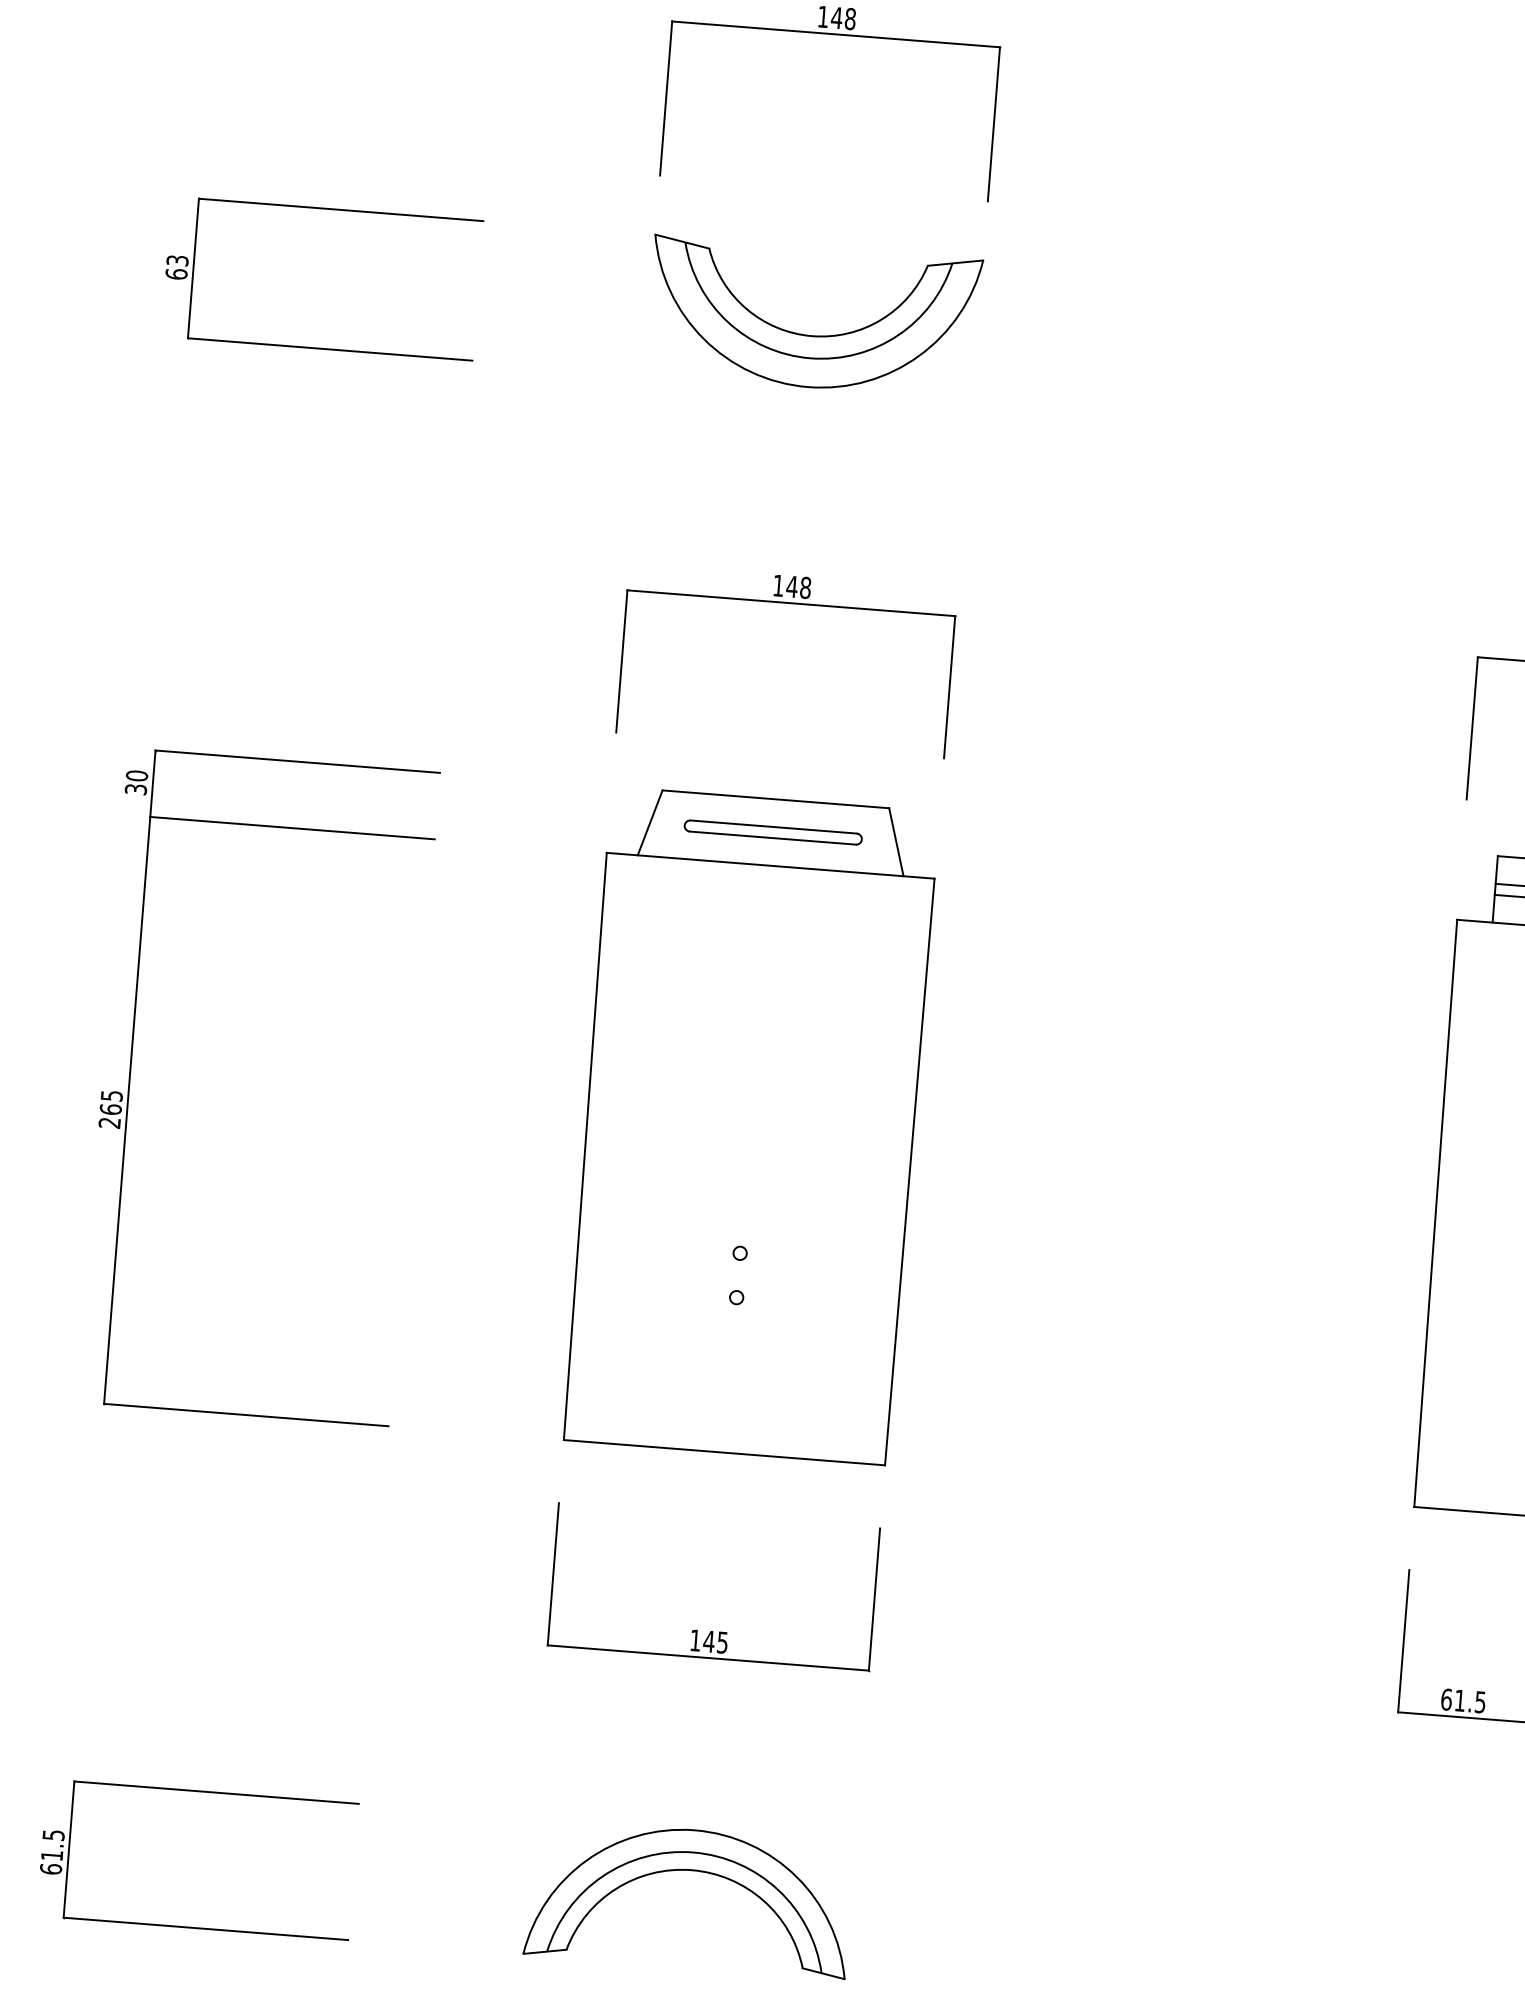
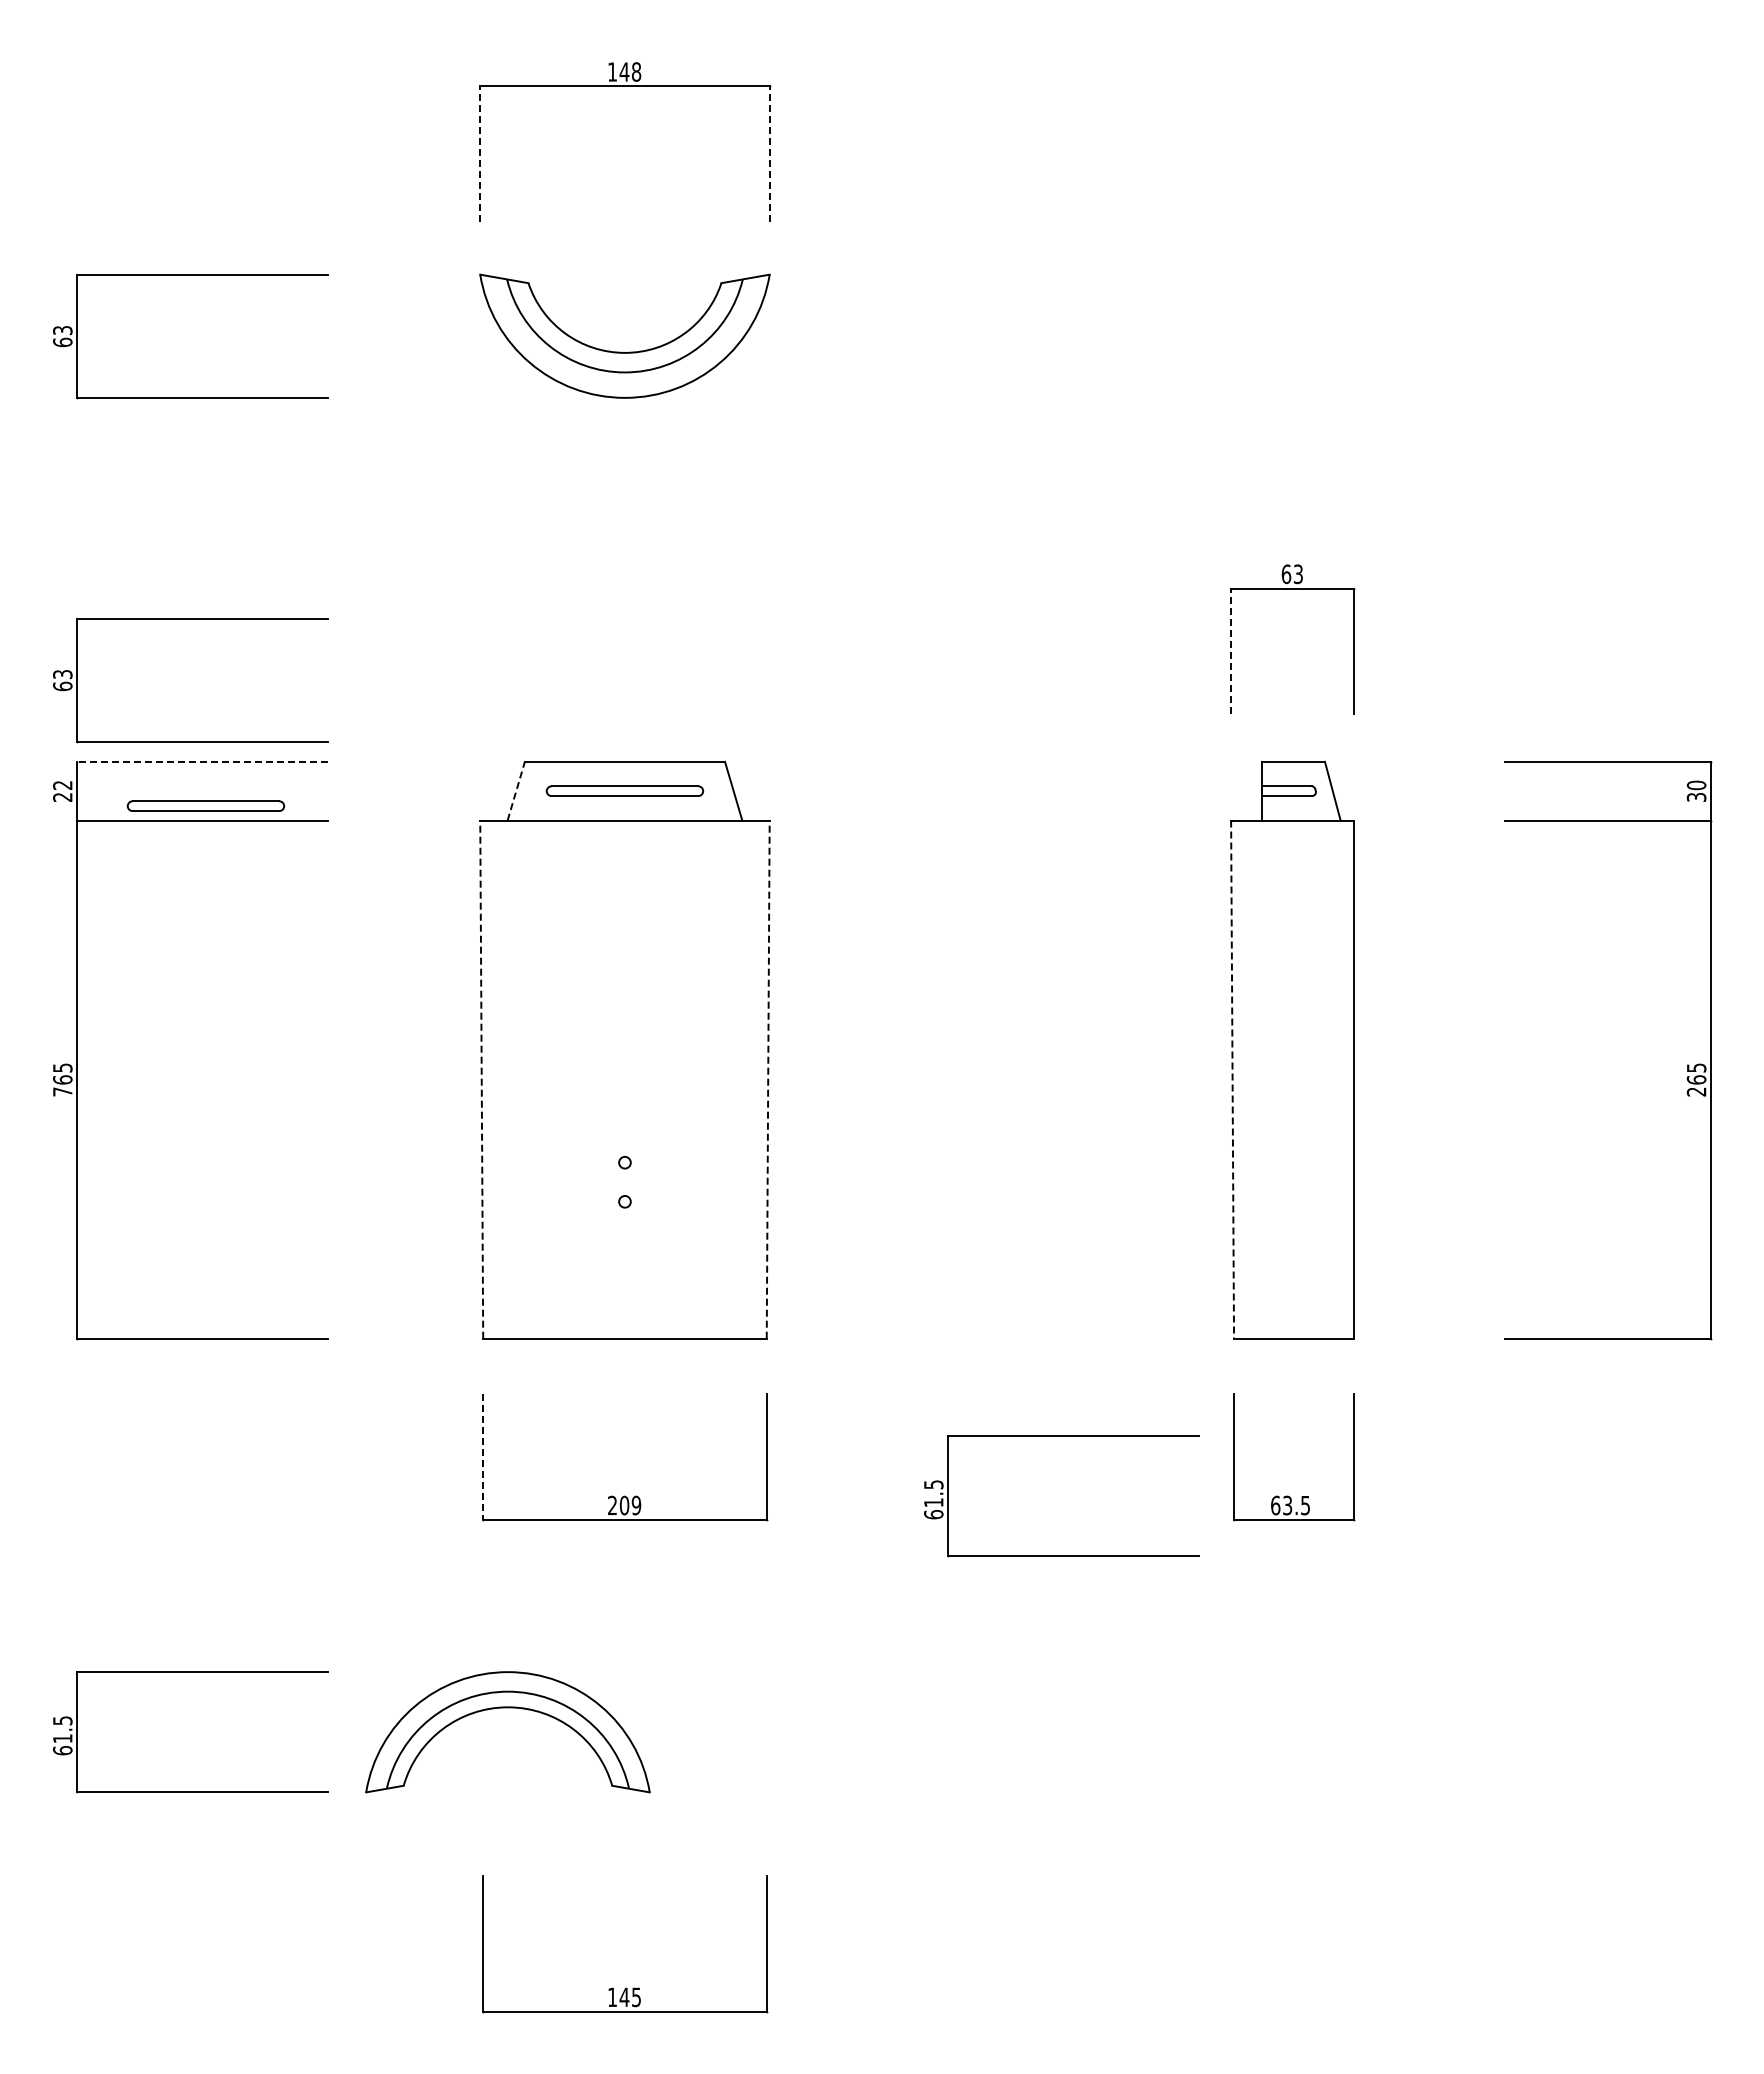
line: (666, 97) -> (480, 153), solid -> dashed
line: (993, 123) -> (769, 153), solid -> dashed
part: (296, 599) -> (190, 619), added
part: (791, 604) -> (625, 589), removed
line: (1472, 728) -> (1231, 651), solid -> dashed
line: (297, 761) -> (202, 761), solid -> dashed
text: (136, 781) -> (62, 790), 30 -> 22
part: (296, 811) -> (205, 805), added
line: (650, 823) -> (516, 791), solid -> dashed
text: (109, 1122) -> (62, 1091), 265 -> 765
line: (585, 1146) -> (481, 1079), solid -> dashed
line: (910, 1171) -> (768, 1079), solid -> dashed
line: (1435, 1214) -> (1232, 1080), solid -> dashed
line: (553, 1574) -> (483, 1457), solid -> dashed
text: (709, 1641) -> (624, 1505), 145 -> 209
text: (1459, 1700) -> (1287, 1505), 61.5 -> 63.5
part: (1199, 1737) -> (1061, 1555), added
part: (690, 1871) -> (507, 1708), moved

